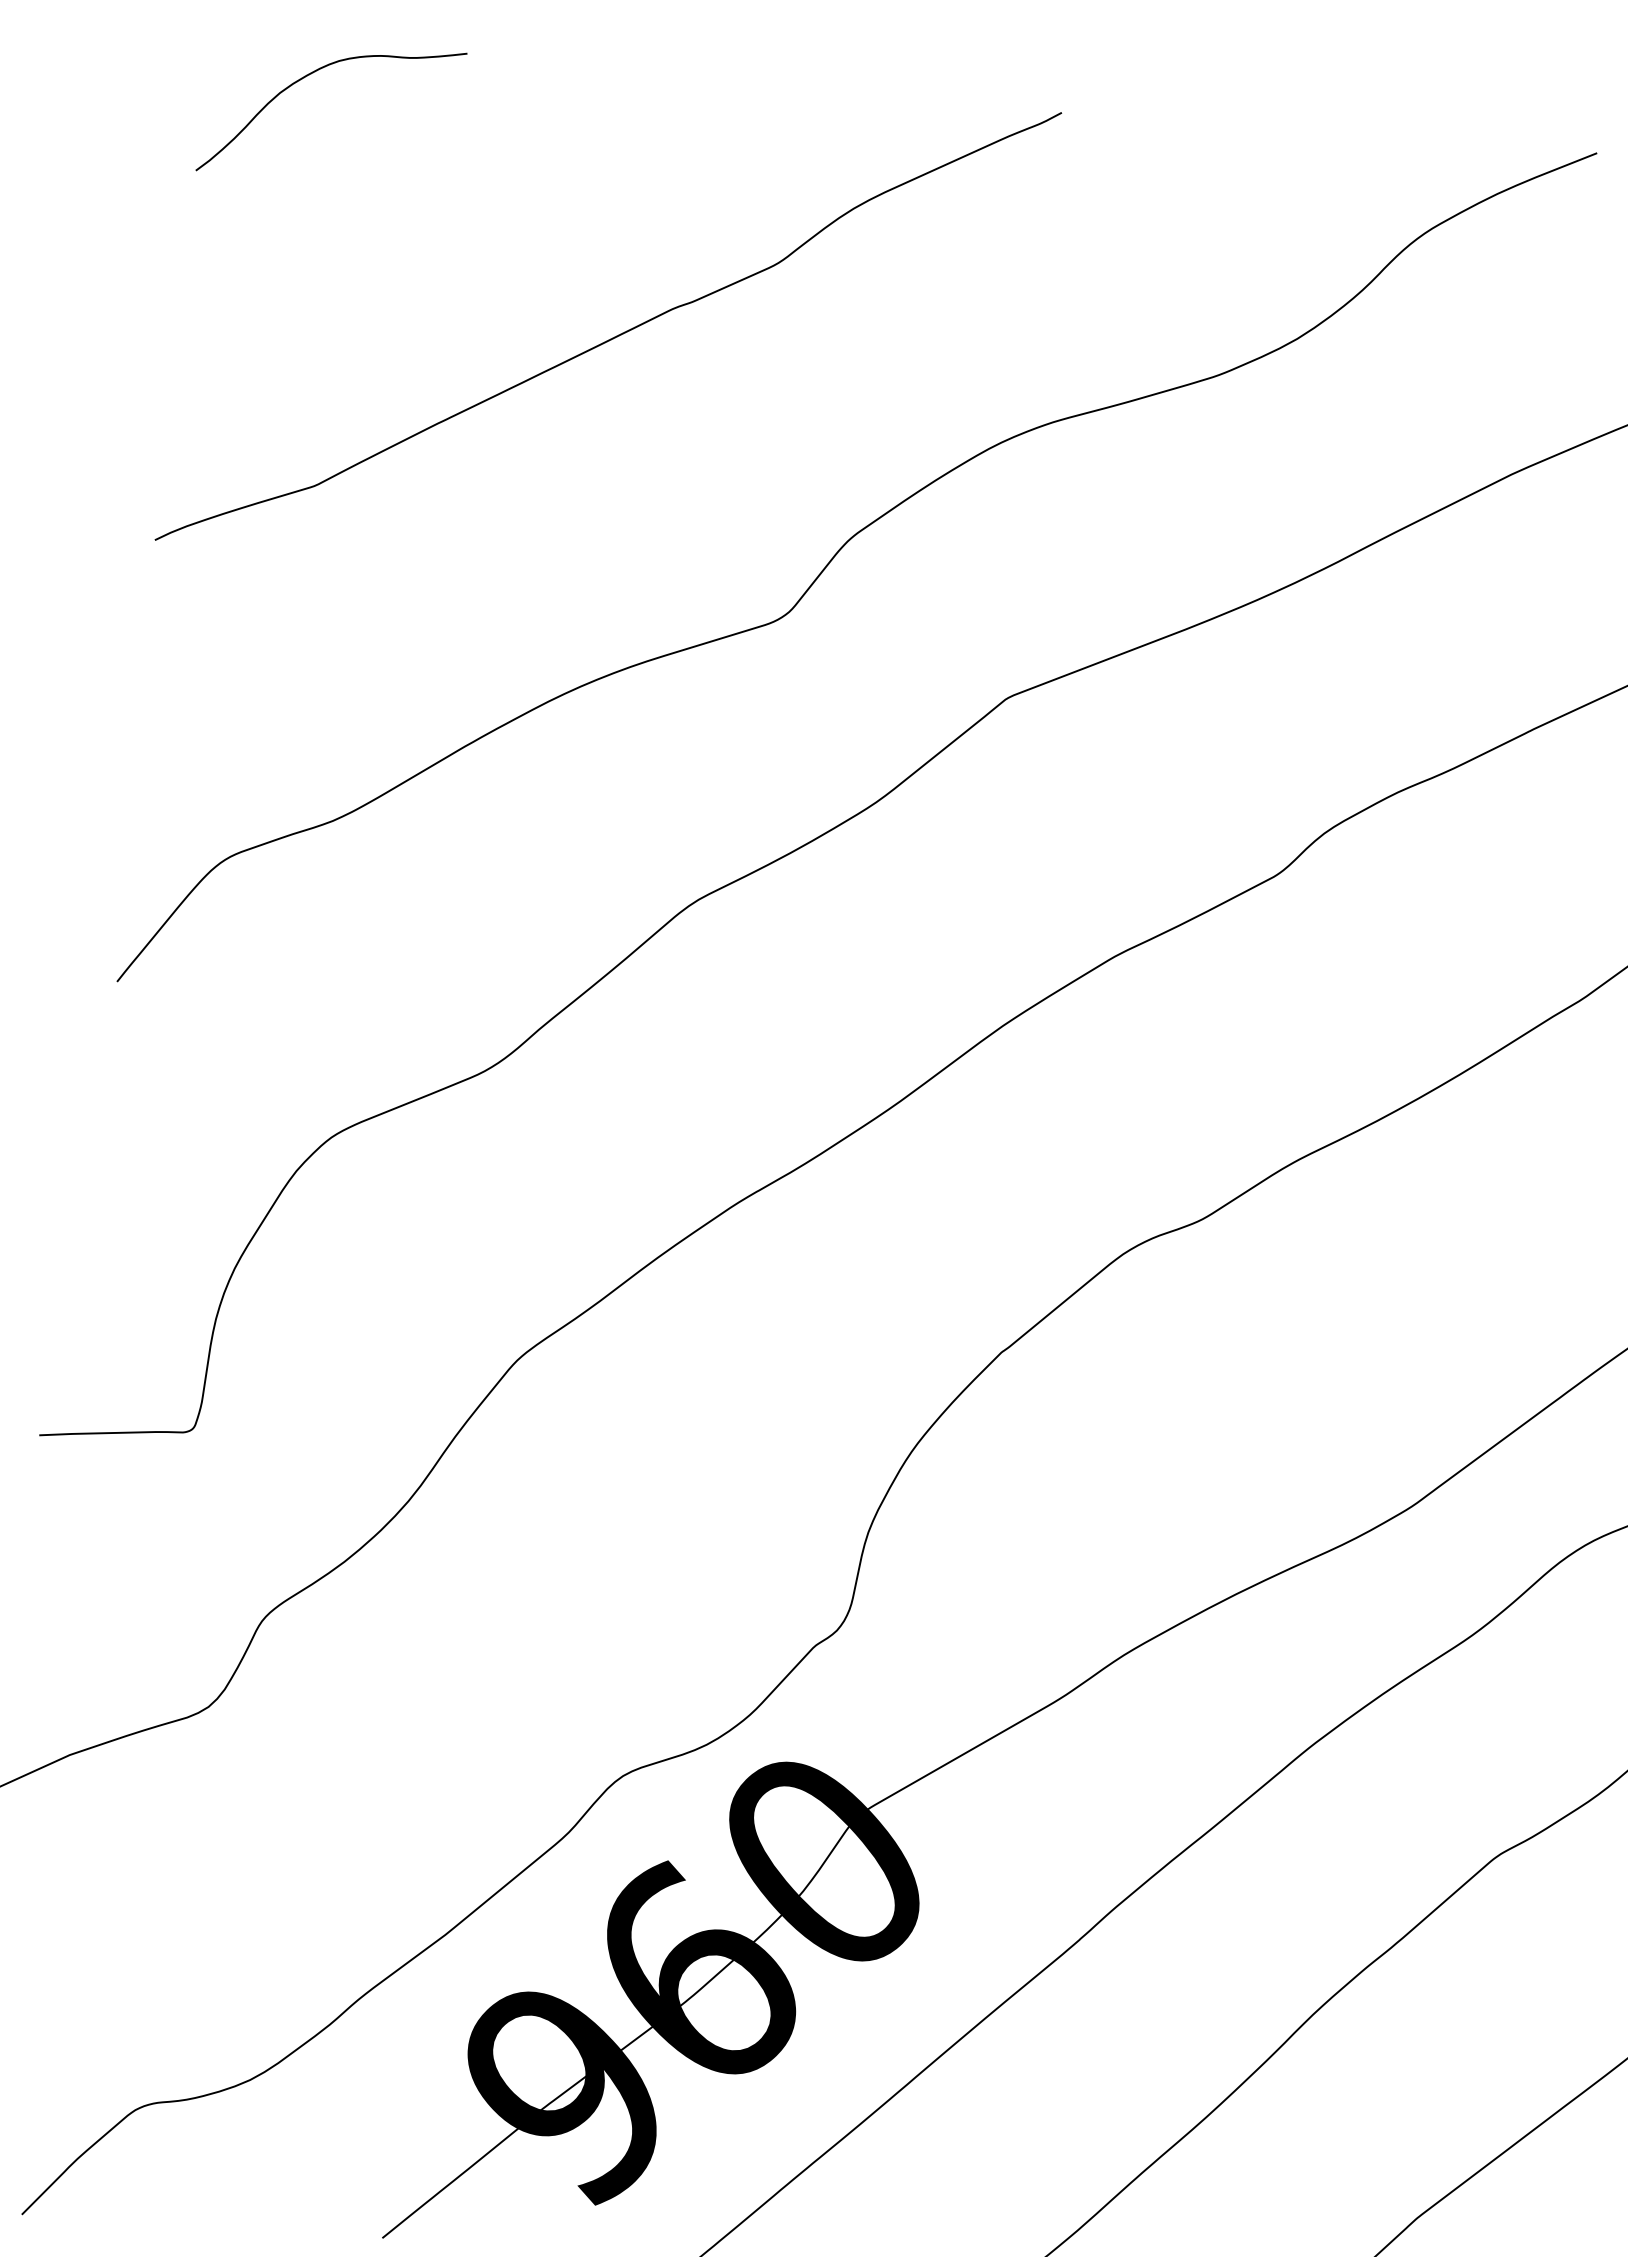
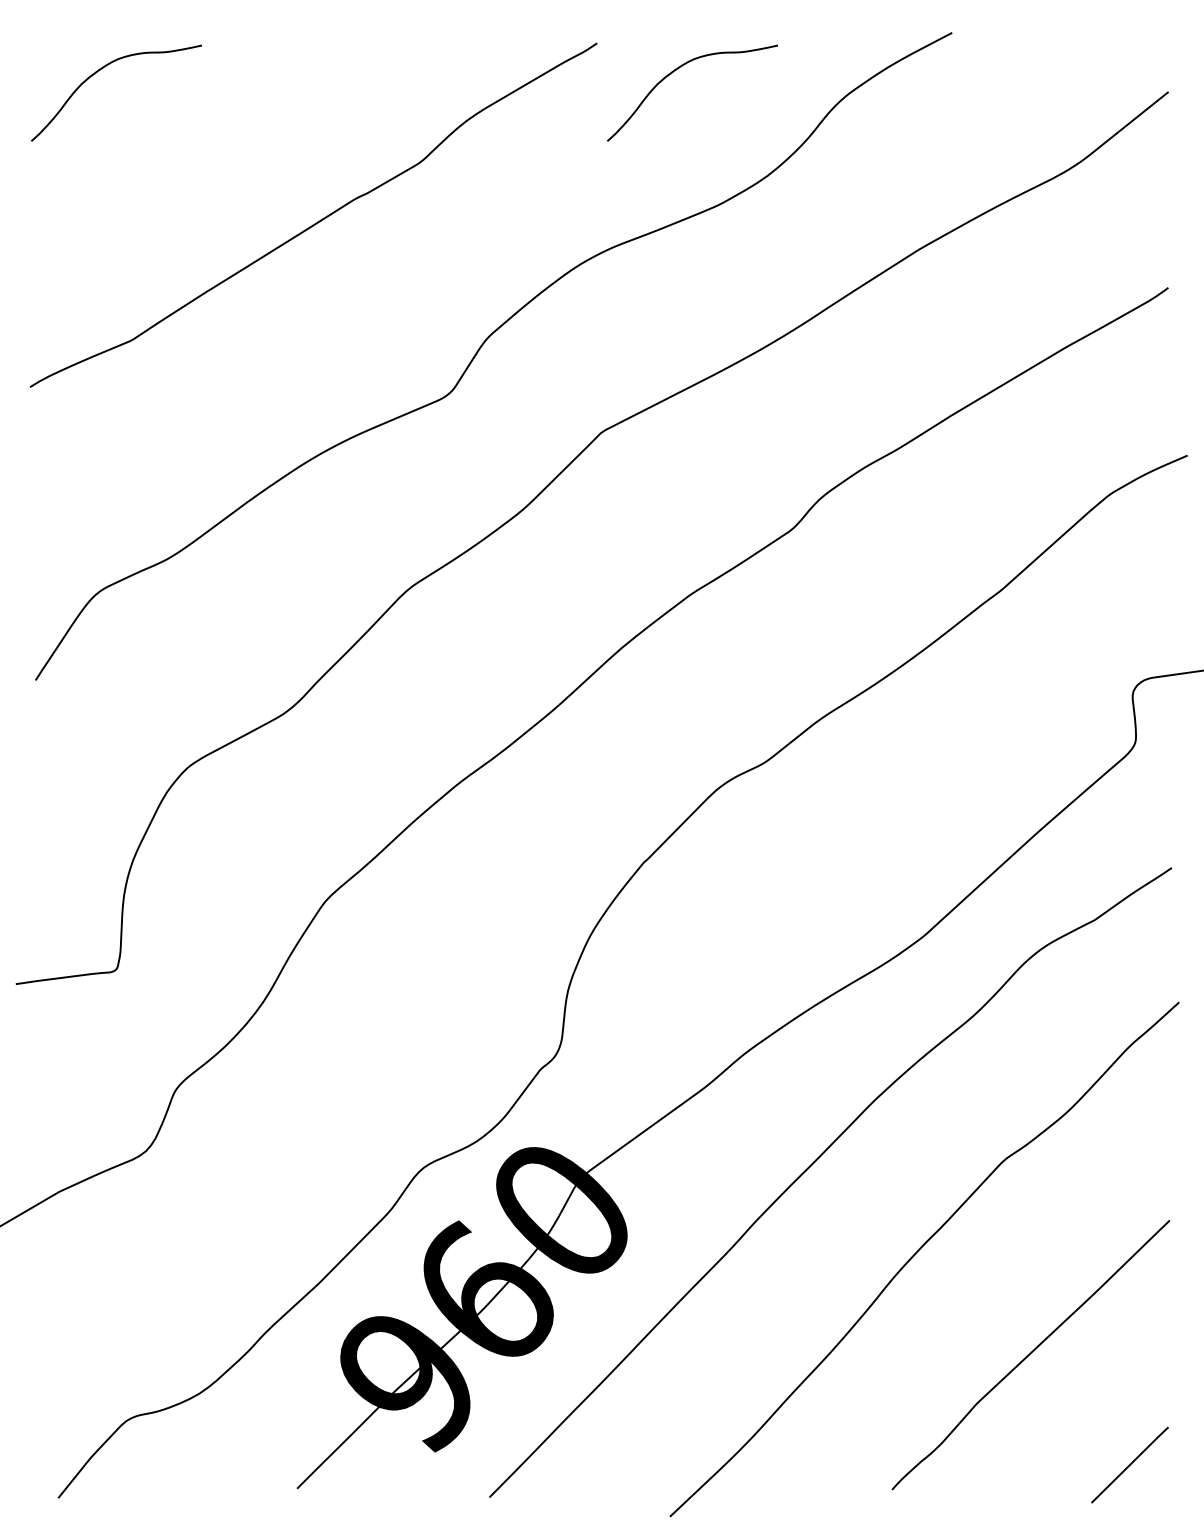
curve: (1179, 165) -> (678, 69), added

